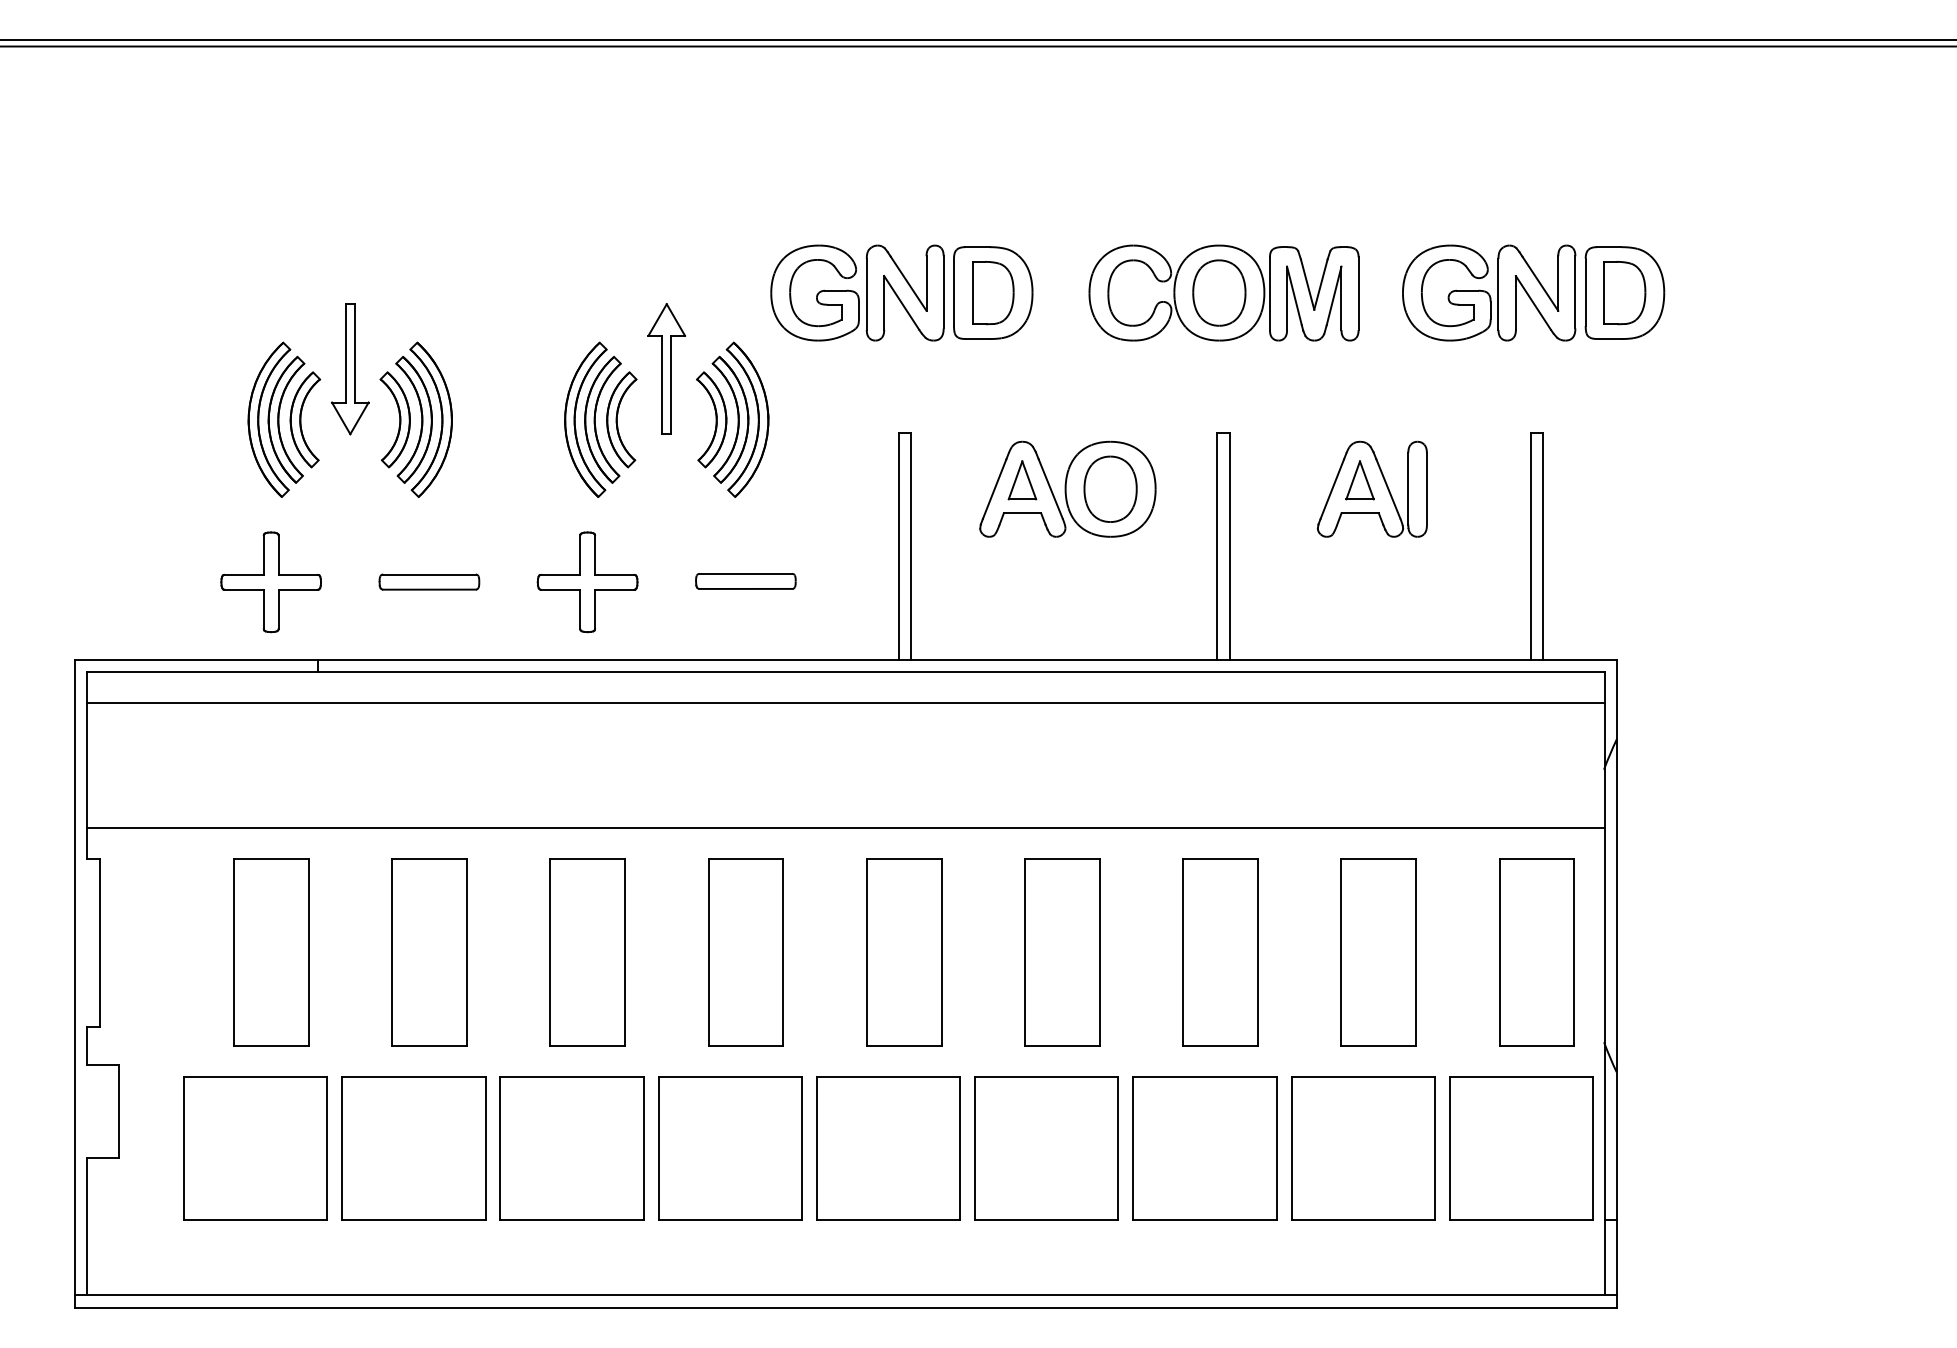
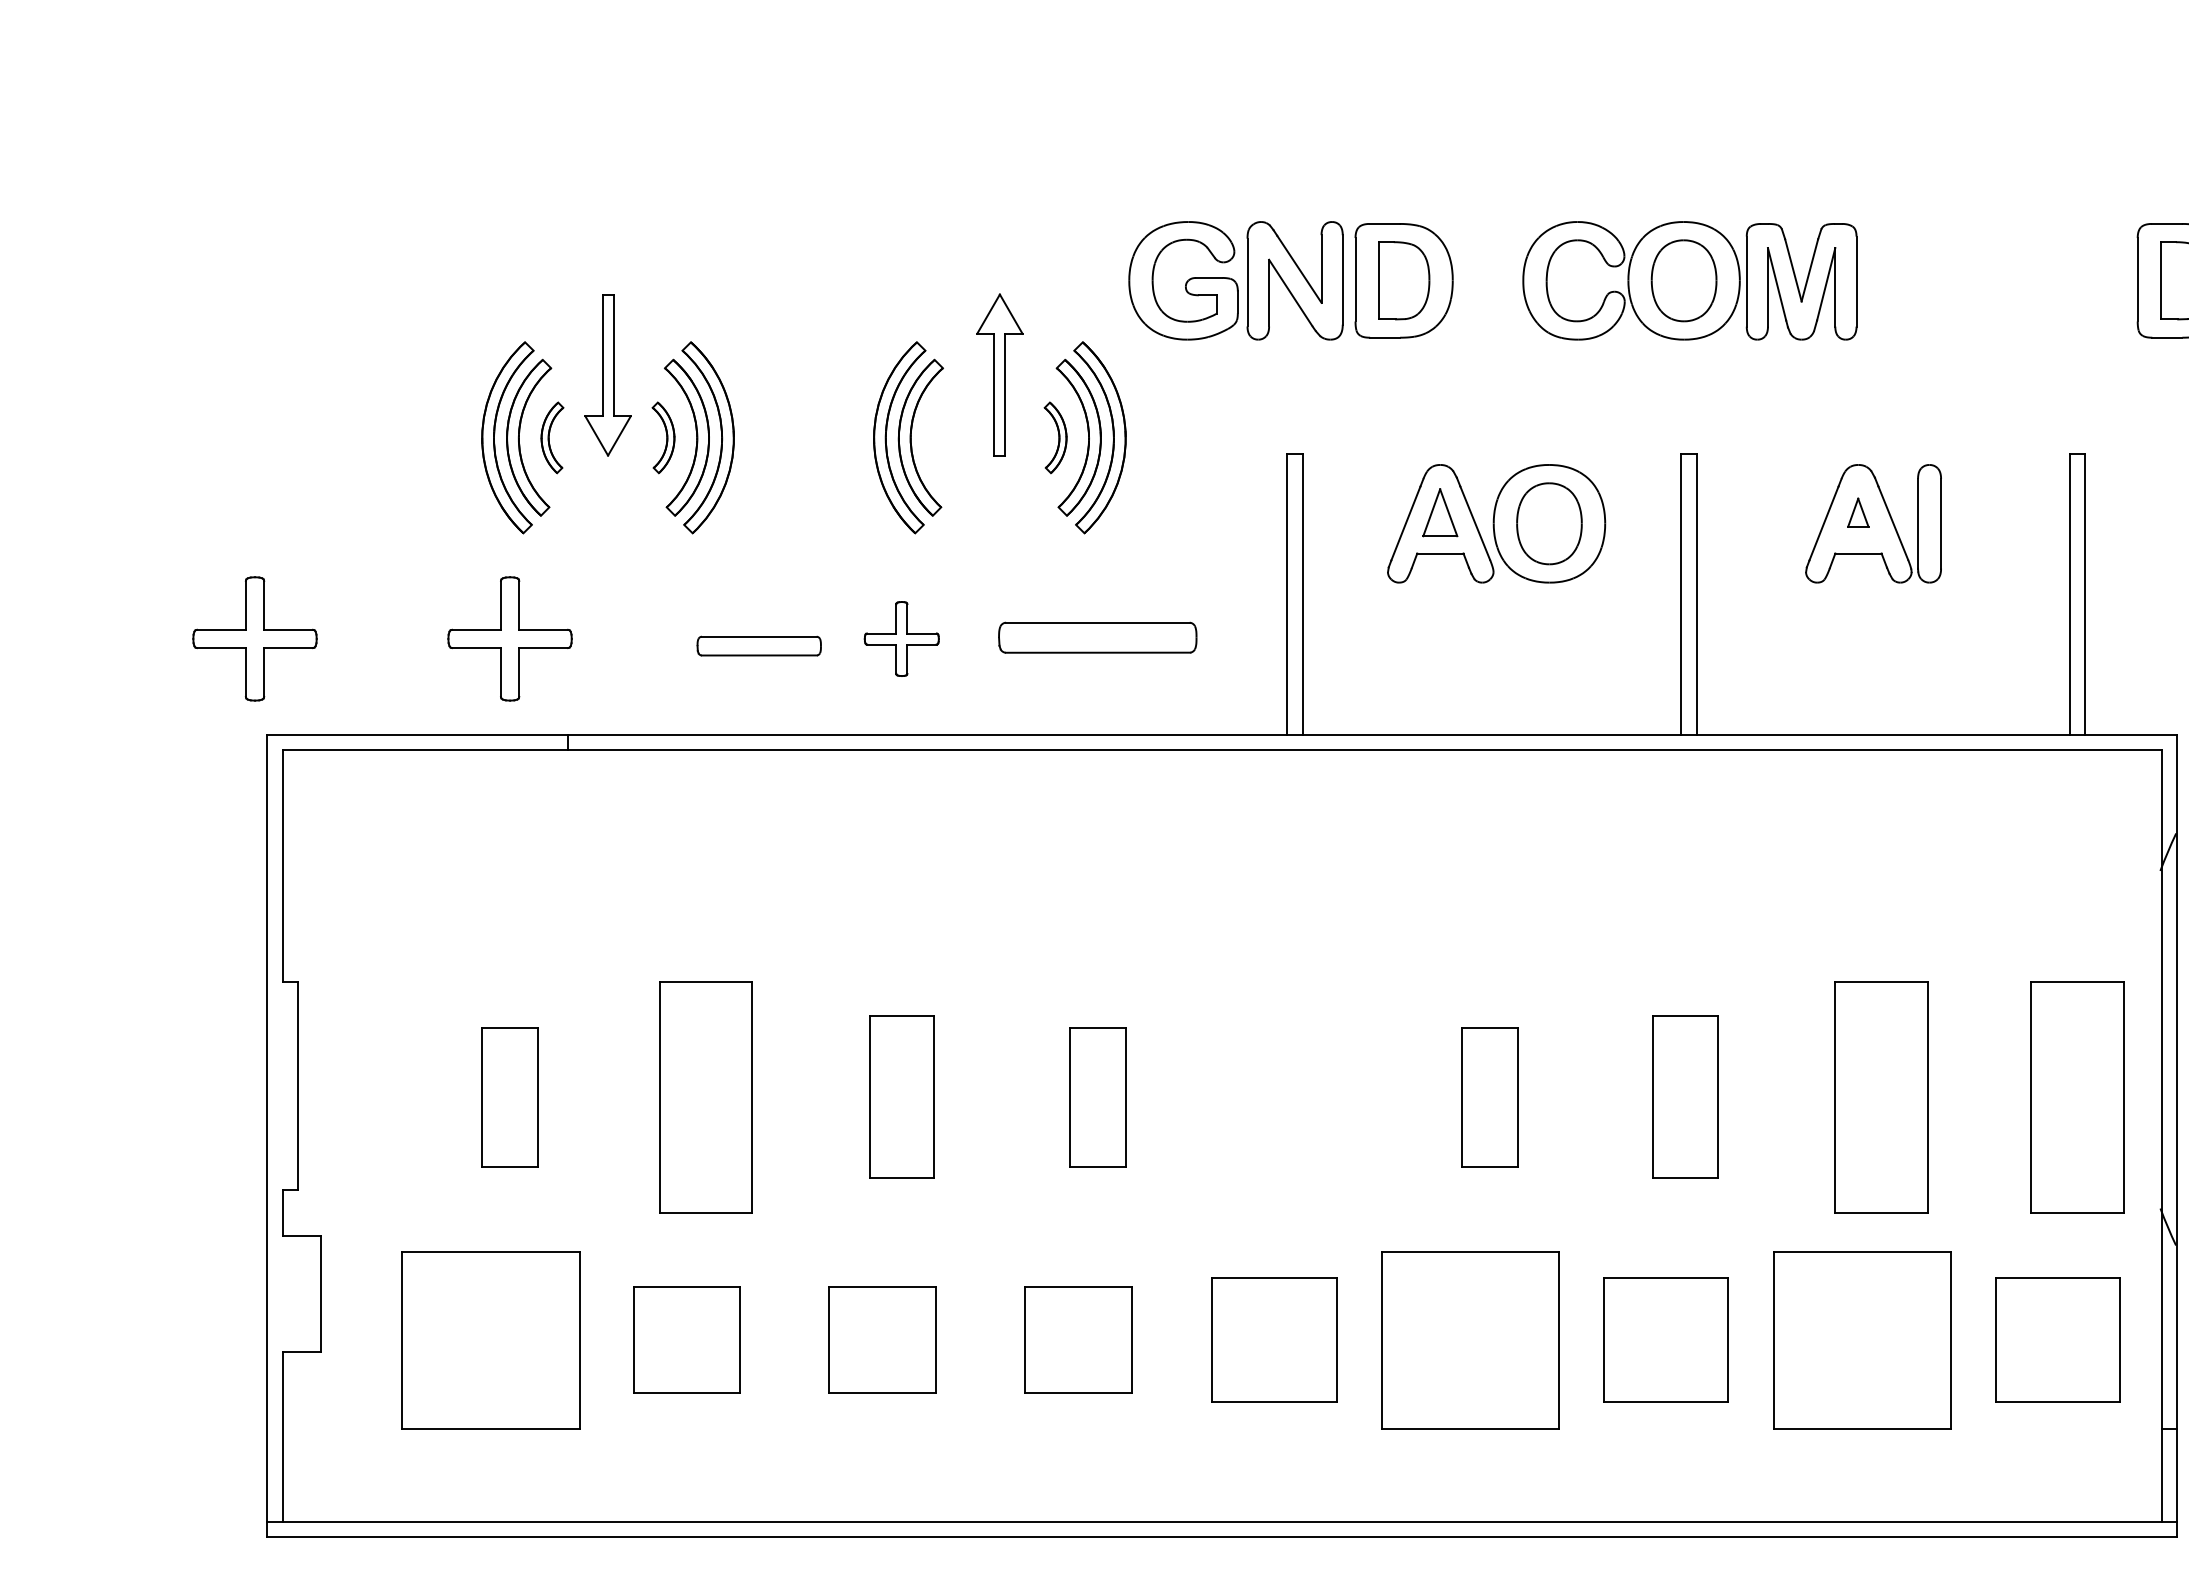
part: (1489, 292) -> (2018, 280), removed
part: (305, 419) -> (552, 437), size x0.6
part: (394, 419) -> (662, 437), size x0.6
part: (621, 419) -> (943, 437), removed
part: (711, 419) -> (1055, 437), size x0.6
part: (1359, 480) -> (1857, 512), size x0.6
part: (429, 581) -> (759, 645), moved
part: (745, 581) -> (1097, 637), size x1.6
part: (64, 582) -> (254, 639), added
part: (587, 582) -> (901, 639), size x0.6
line: (845, 703) -> (1221, 789), removed
line: (845, 828) -> (1221, 943), removed
part: (271, 952) -> (510, 1097), size x0.6
part: (587, 952) -> (901, 1097), size x0.7
part: (745, 952) -> (1097, 1097), size x0.6
part: (904, 952) -> (1294, 1097), removed
part: (1062, 952) -> (1489, 1097), size x0.6
part: (1220, 952) -> (1685, 1097), size x0.7
part: (413, 1148) -> (686, 1340), size x0.6
part: (571, 1148) -> (881, 1340), size x0.6
part: (730, 1148) -> (1078, 1340), size x0.6
part: (888, 1148) -> (1274, 1340), size x0.7
part: (1204, 1148) -> (1665, 1340), size x0.7
part: (1521, 1148) -> (2058, 1340), size x0.7

